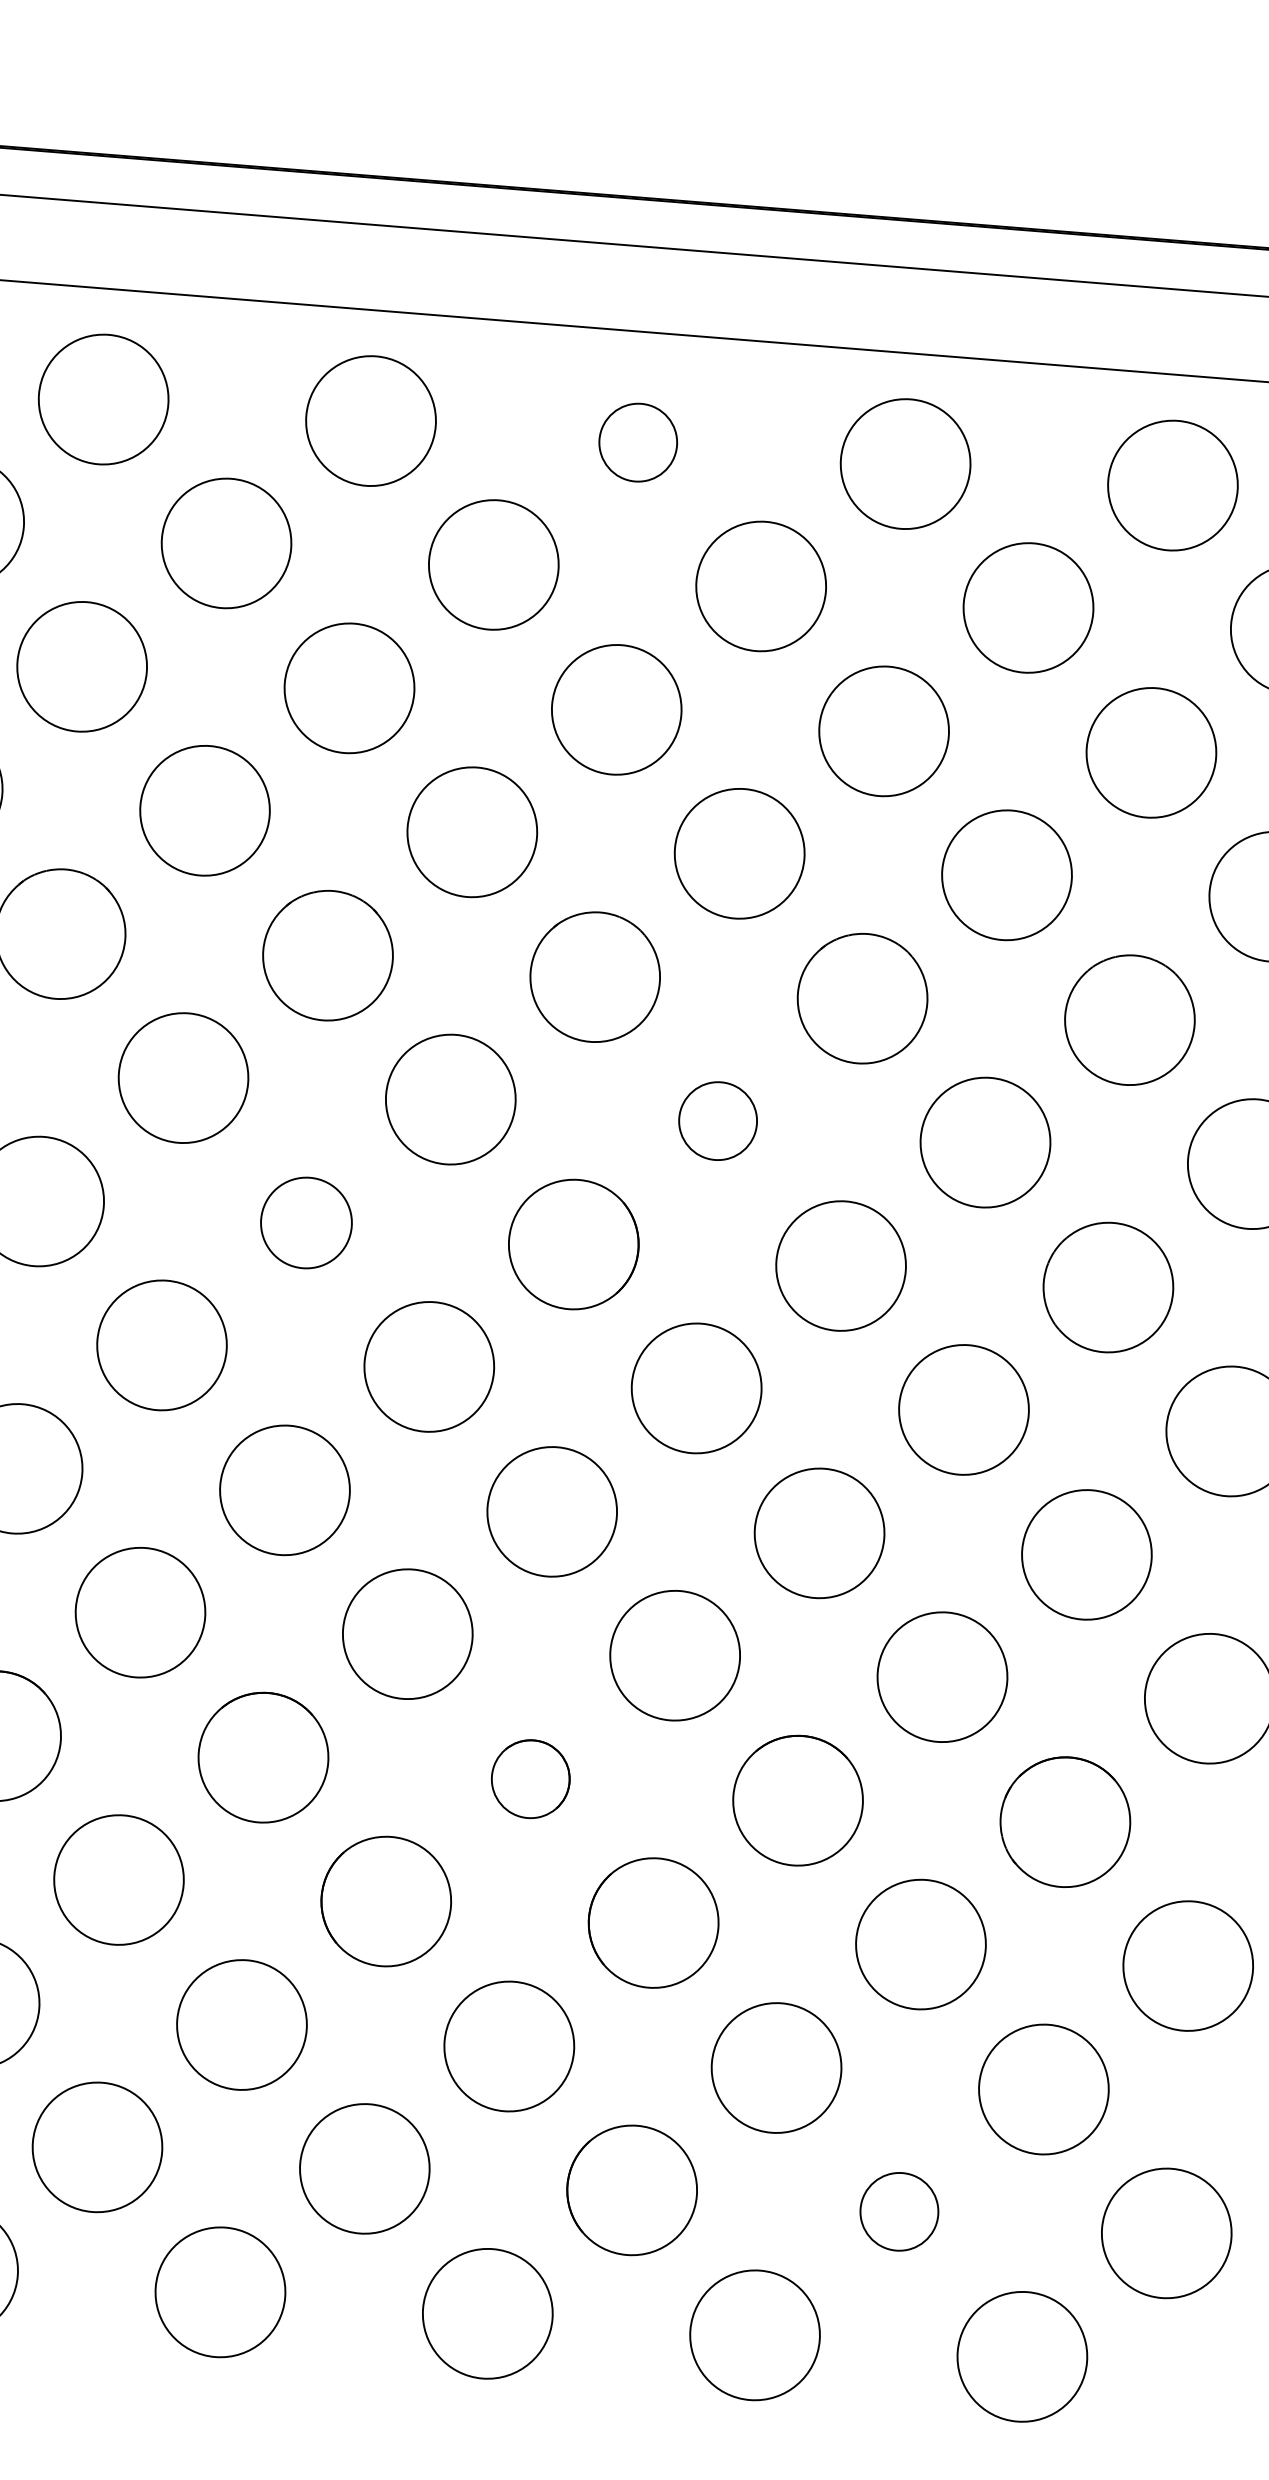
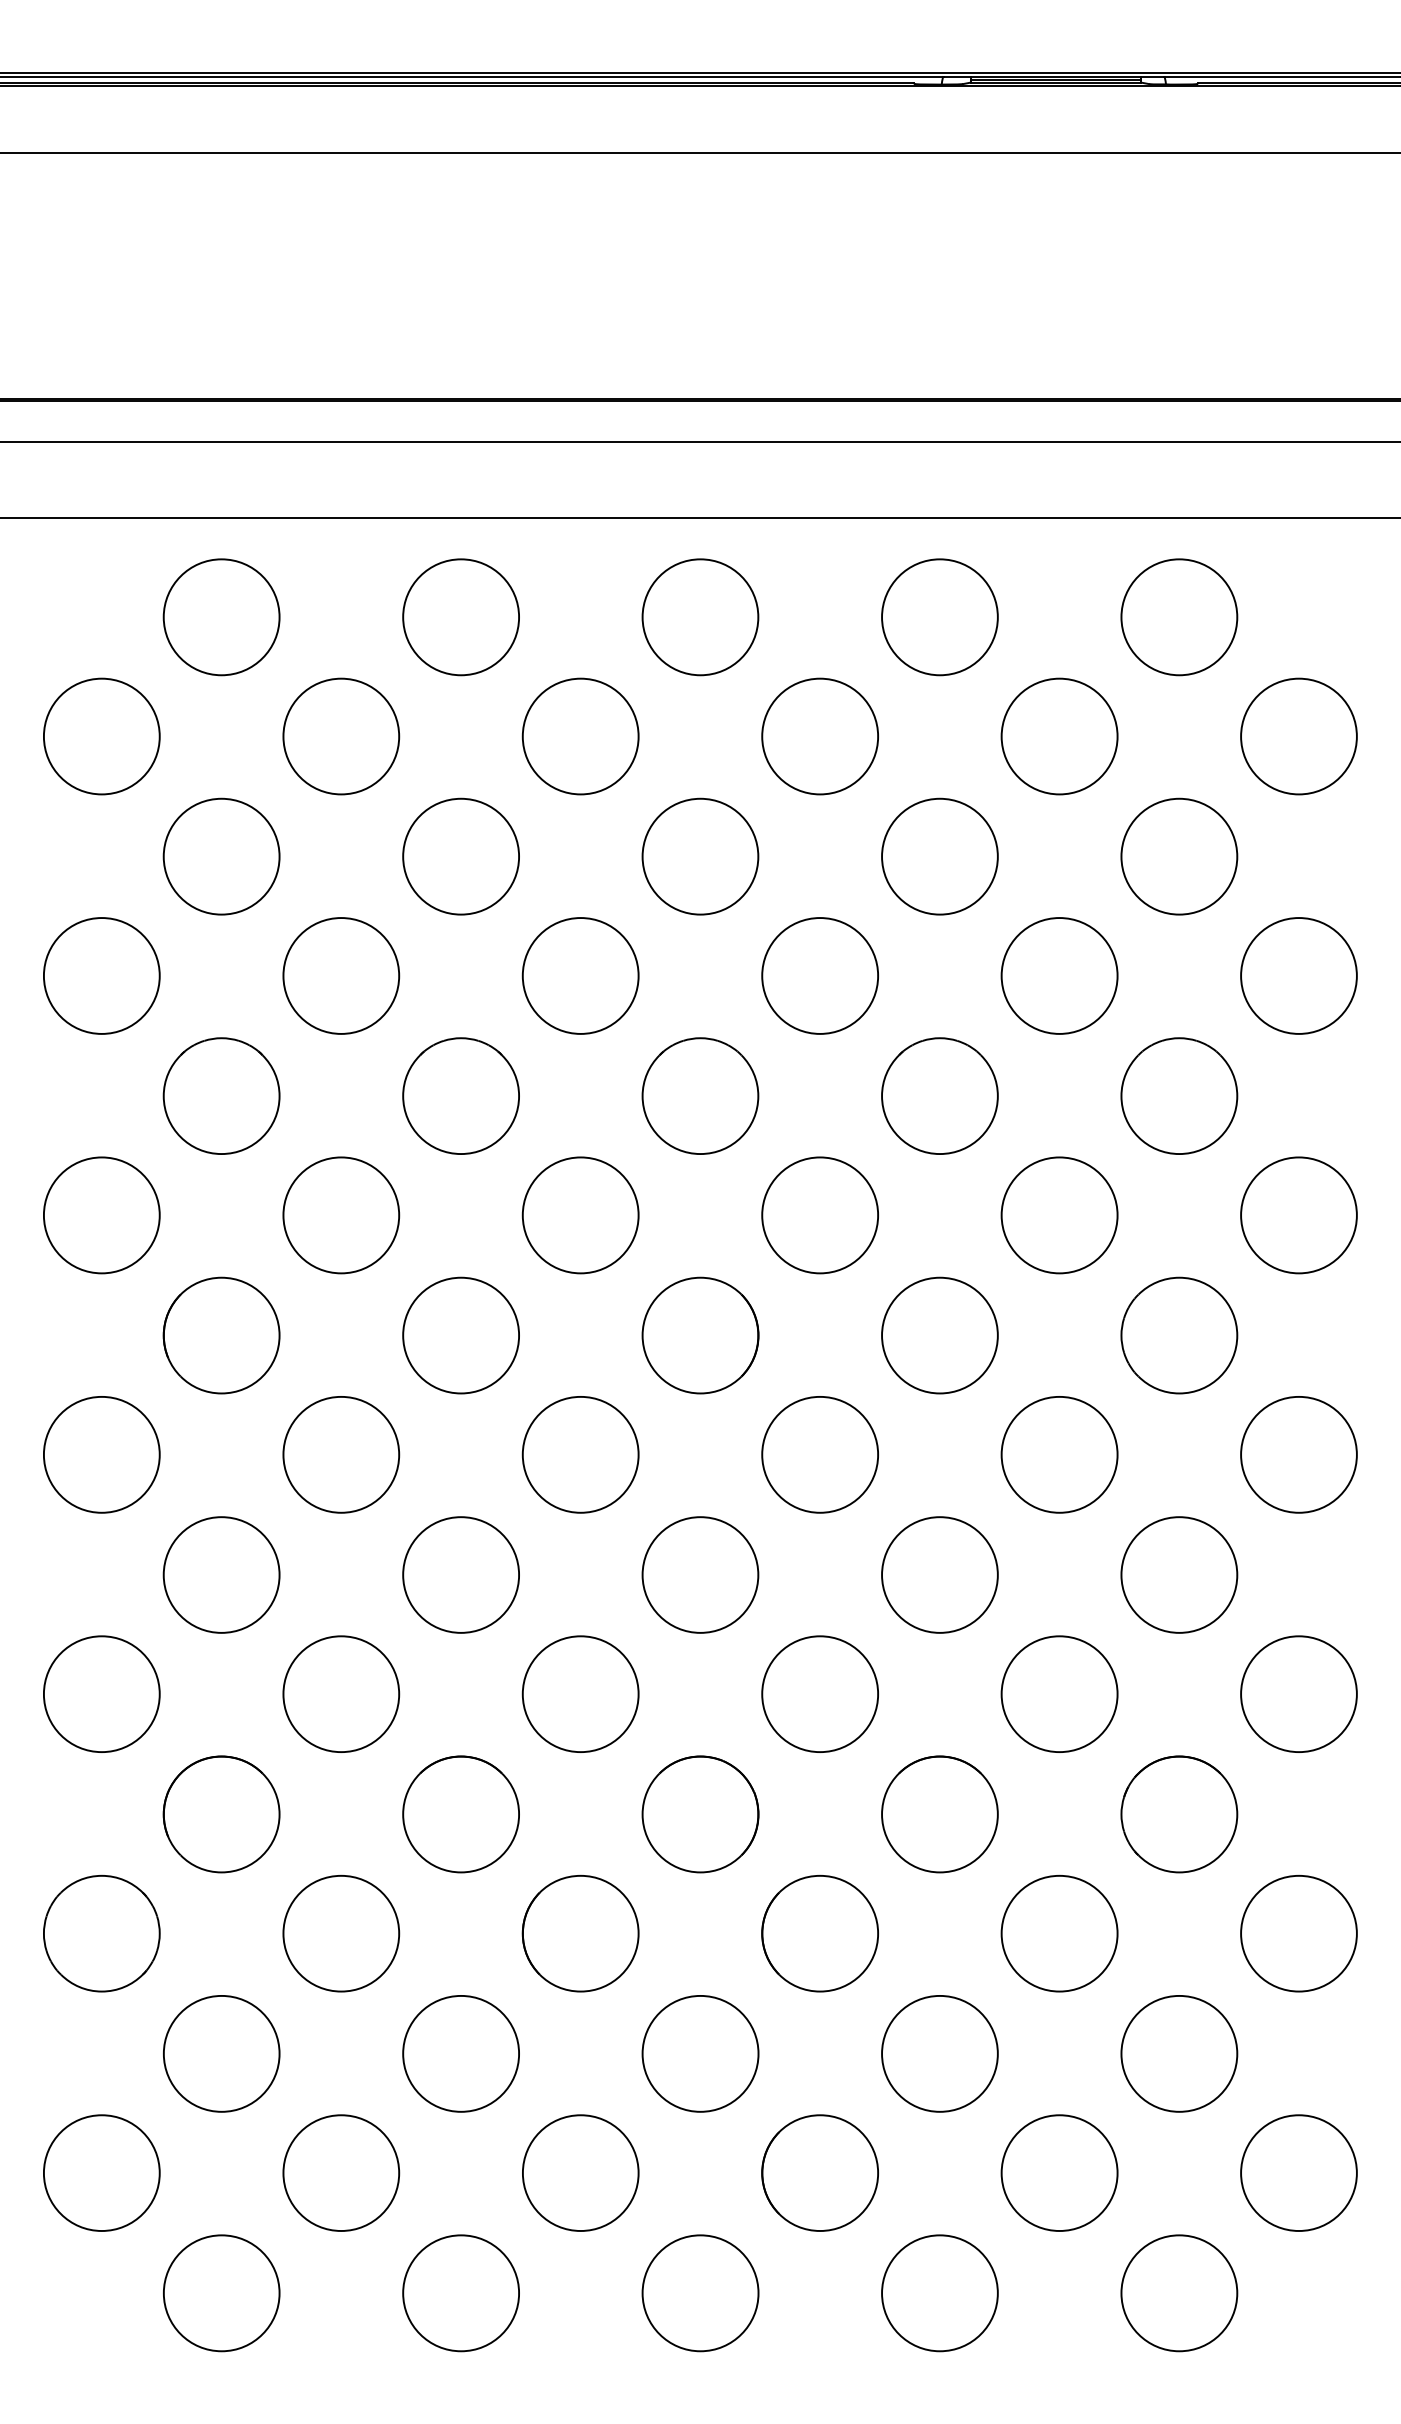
part: (638, 442) -> (700, 617), size x1.67
part: (717, 1121) -> (819, 1215), size x1.67
part: (305, 1222) -> (460, 1335), size x1.43
part: (530, 1779) -> (700, 1814), size x1.67
part: (899, 2211) -> (1059, 2172), size x1.67

